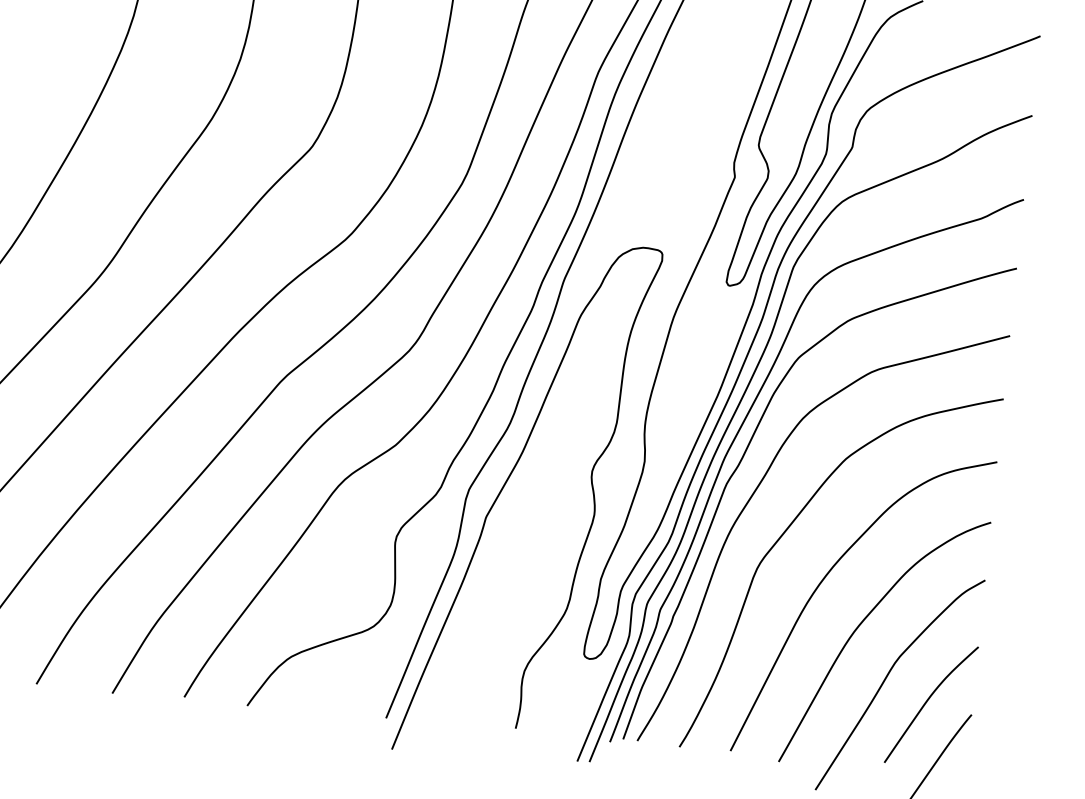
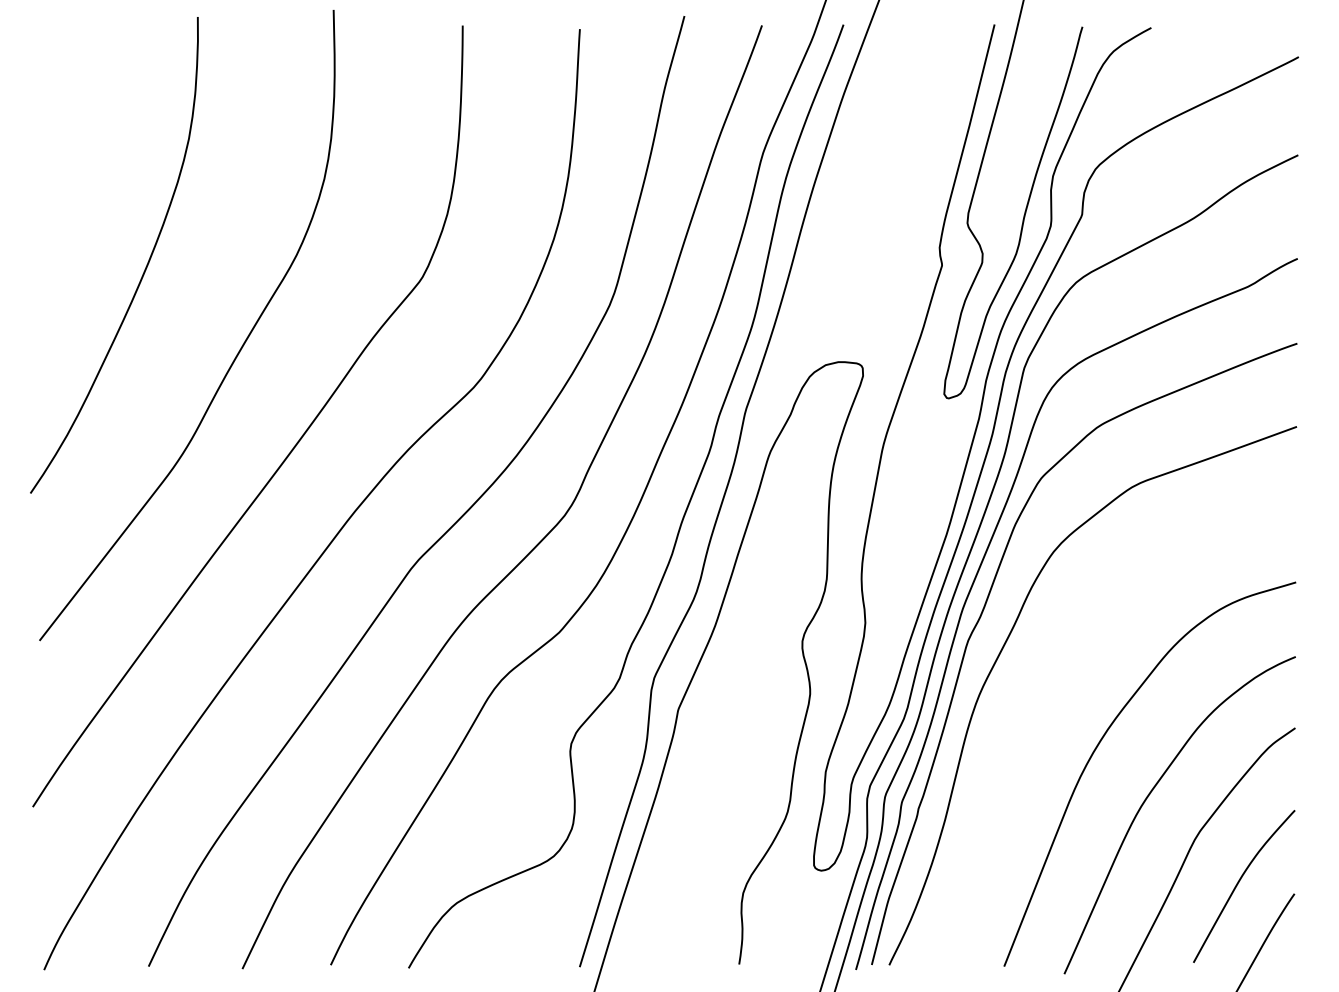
curve: (789, 528) -> (1049, 687), removed

